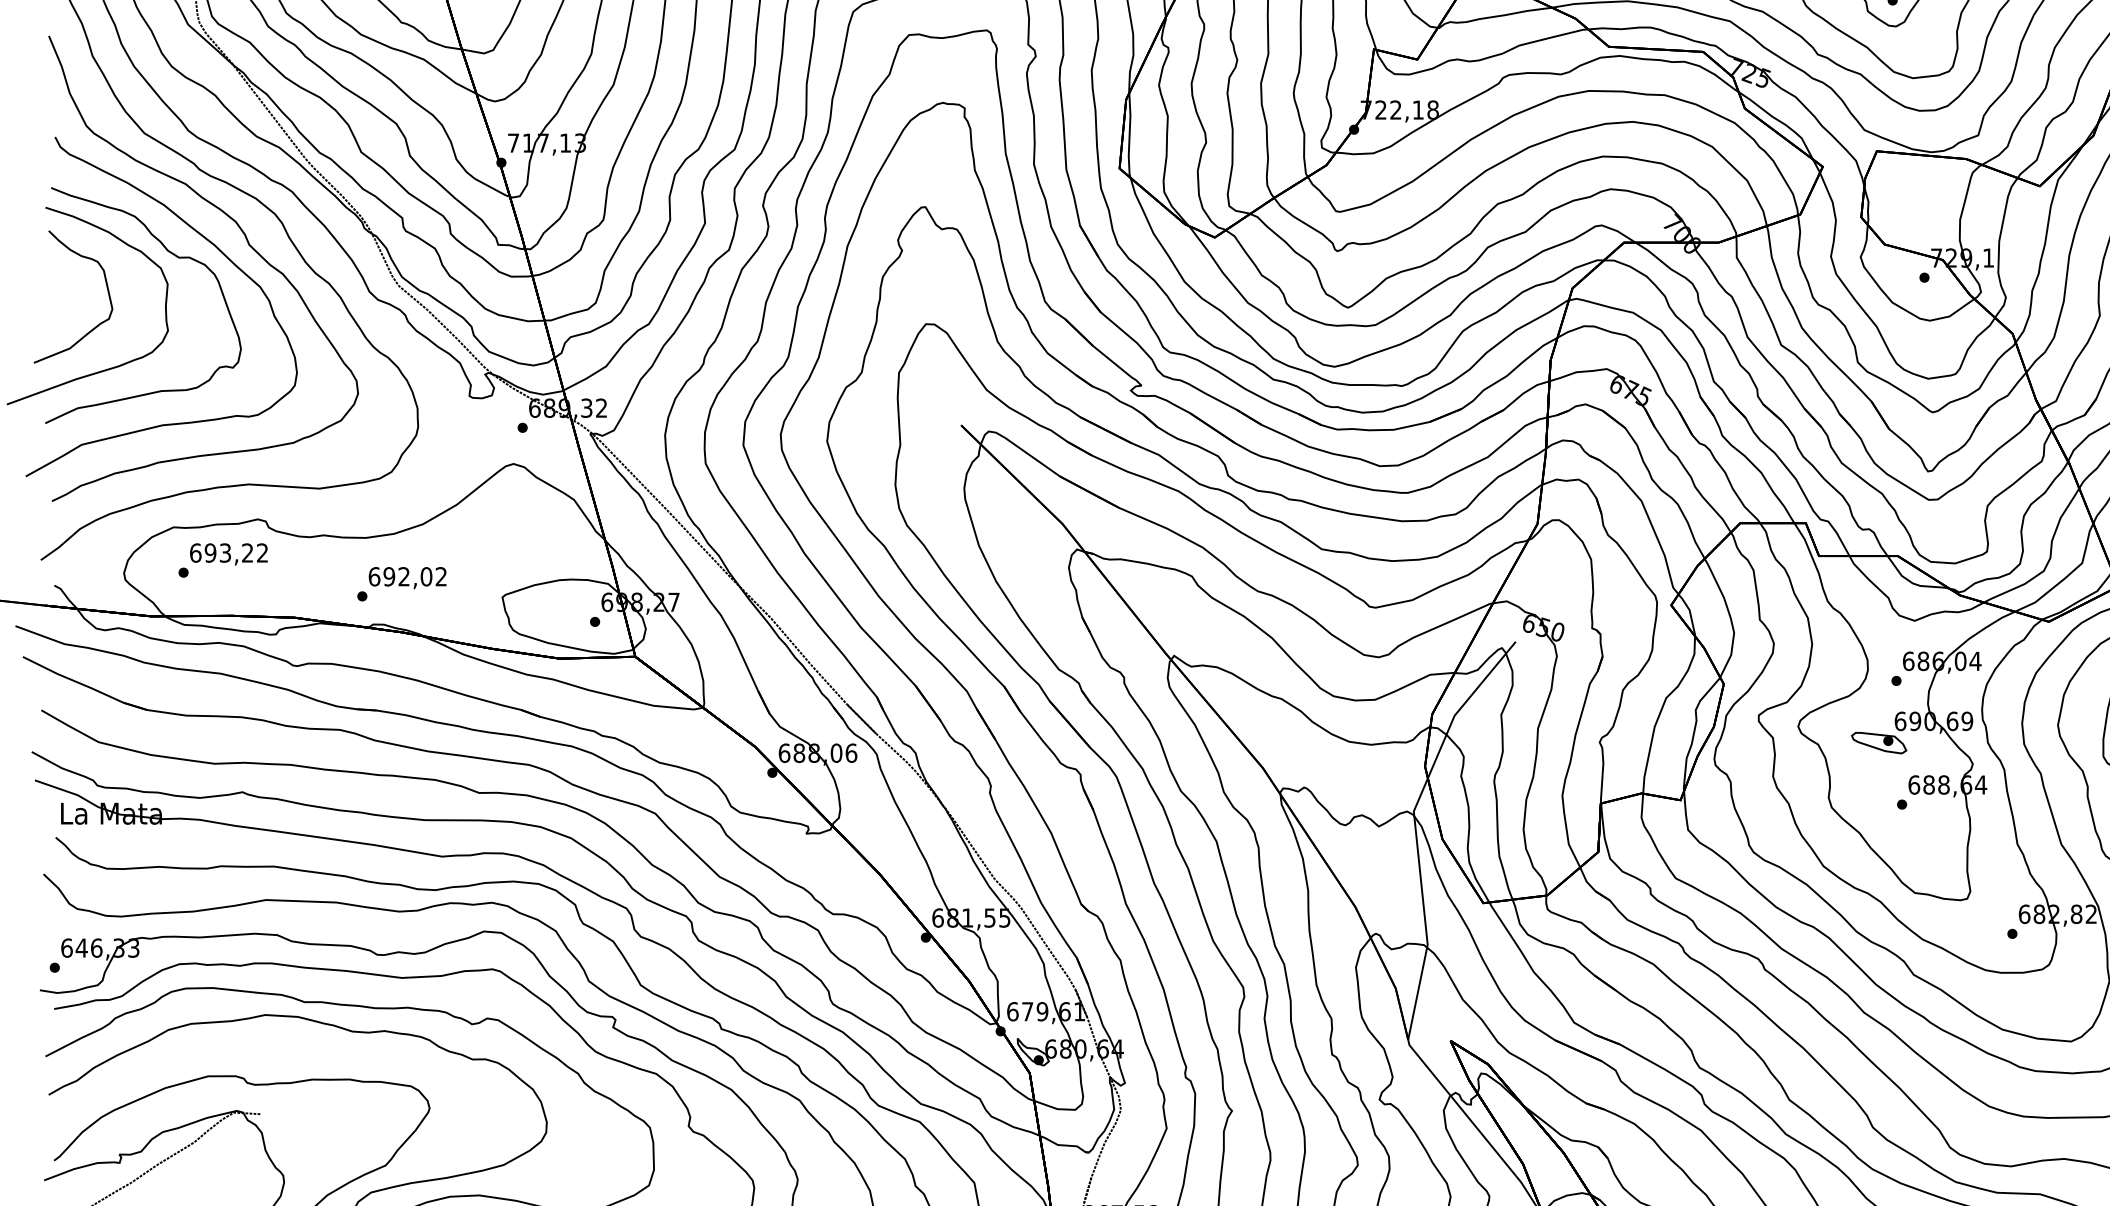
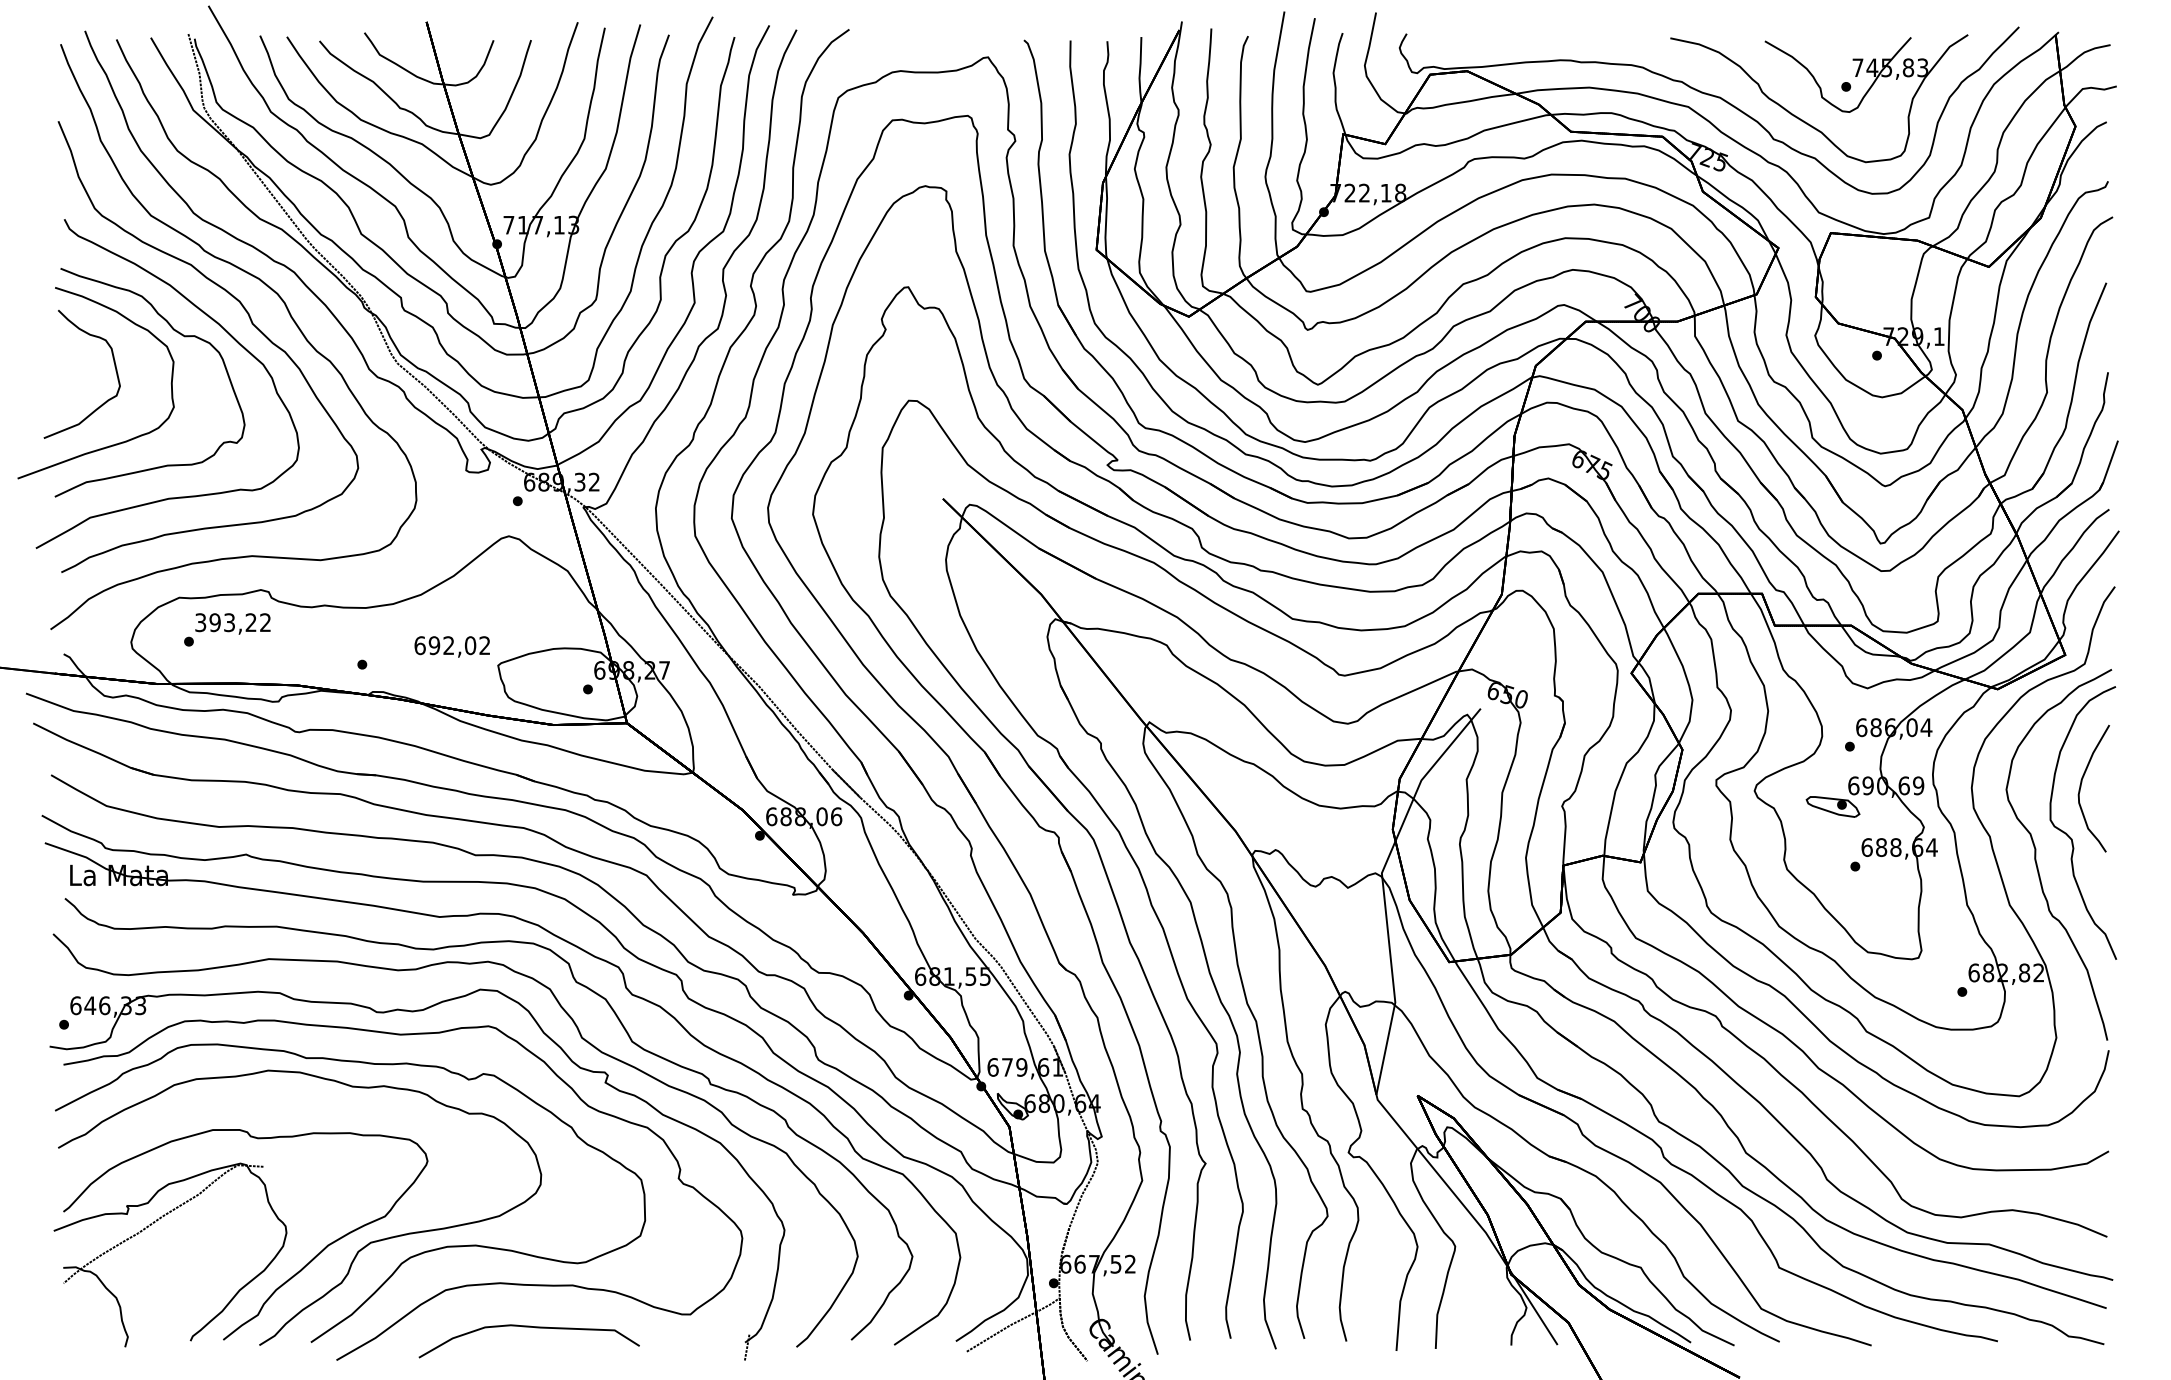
text: (195, 552) -> (200, 622), 693,22 -> 393,22
text: (406, 577) -> (451, 646), moved

